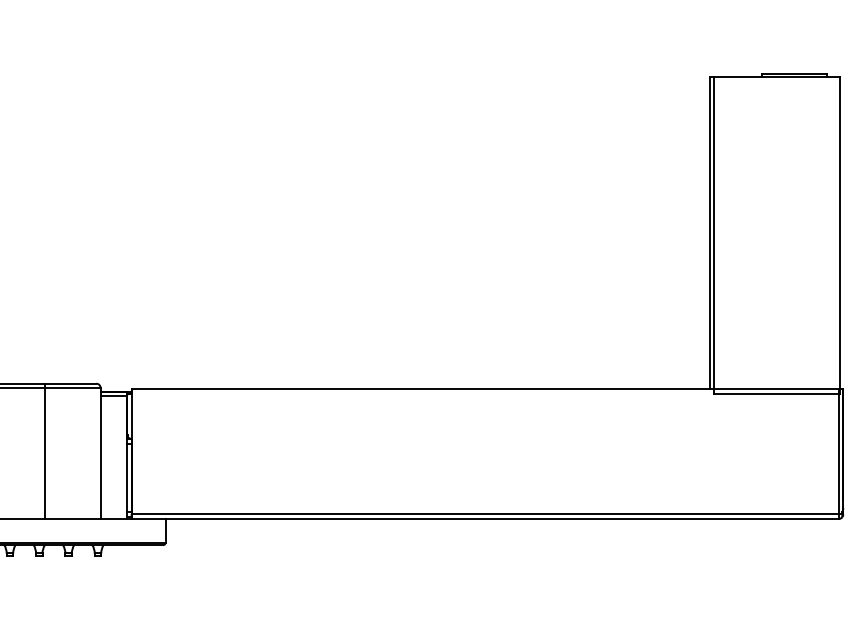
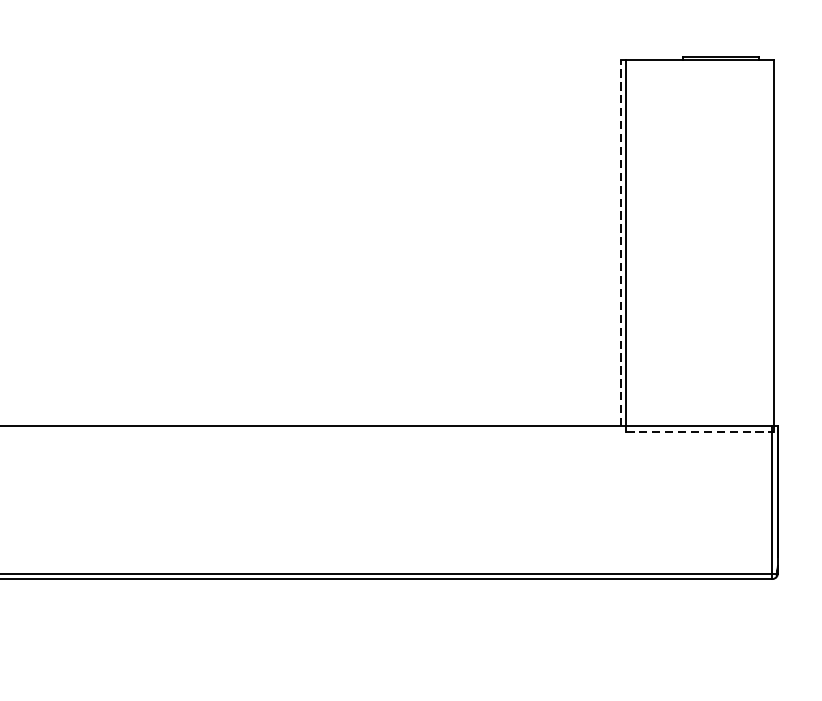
line: (709, 232) -> (620, 242), solid -> dashed
line: (777, 394) -> (700, 432), solid -> dashed

